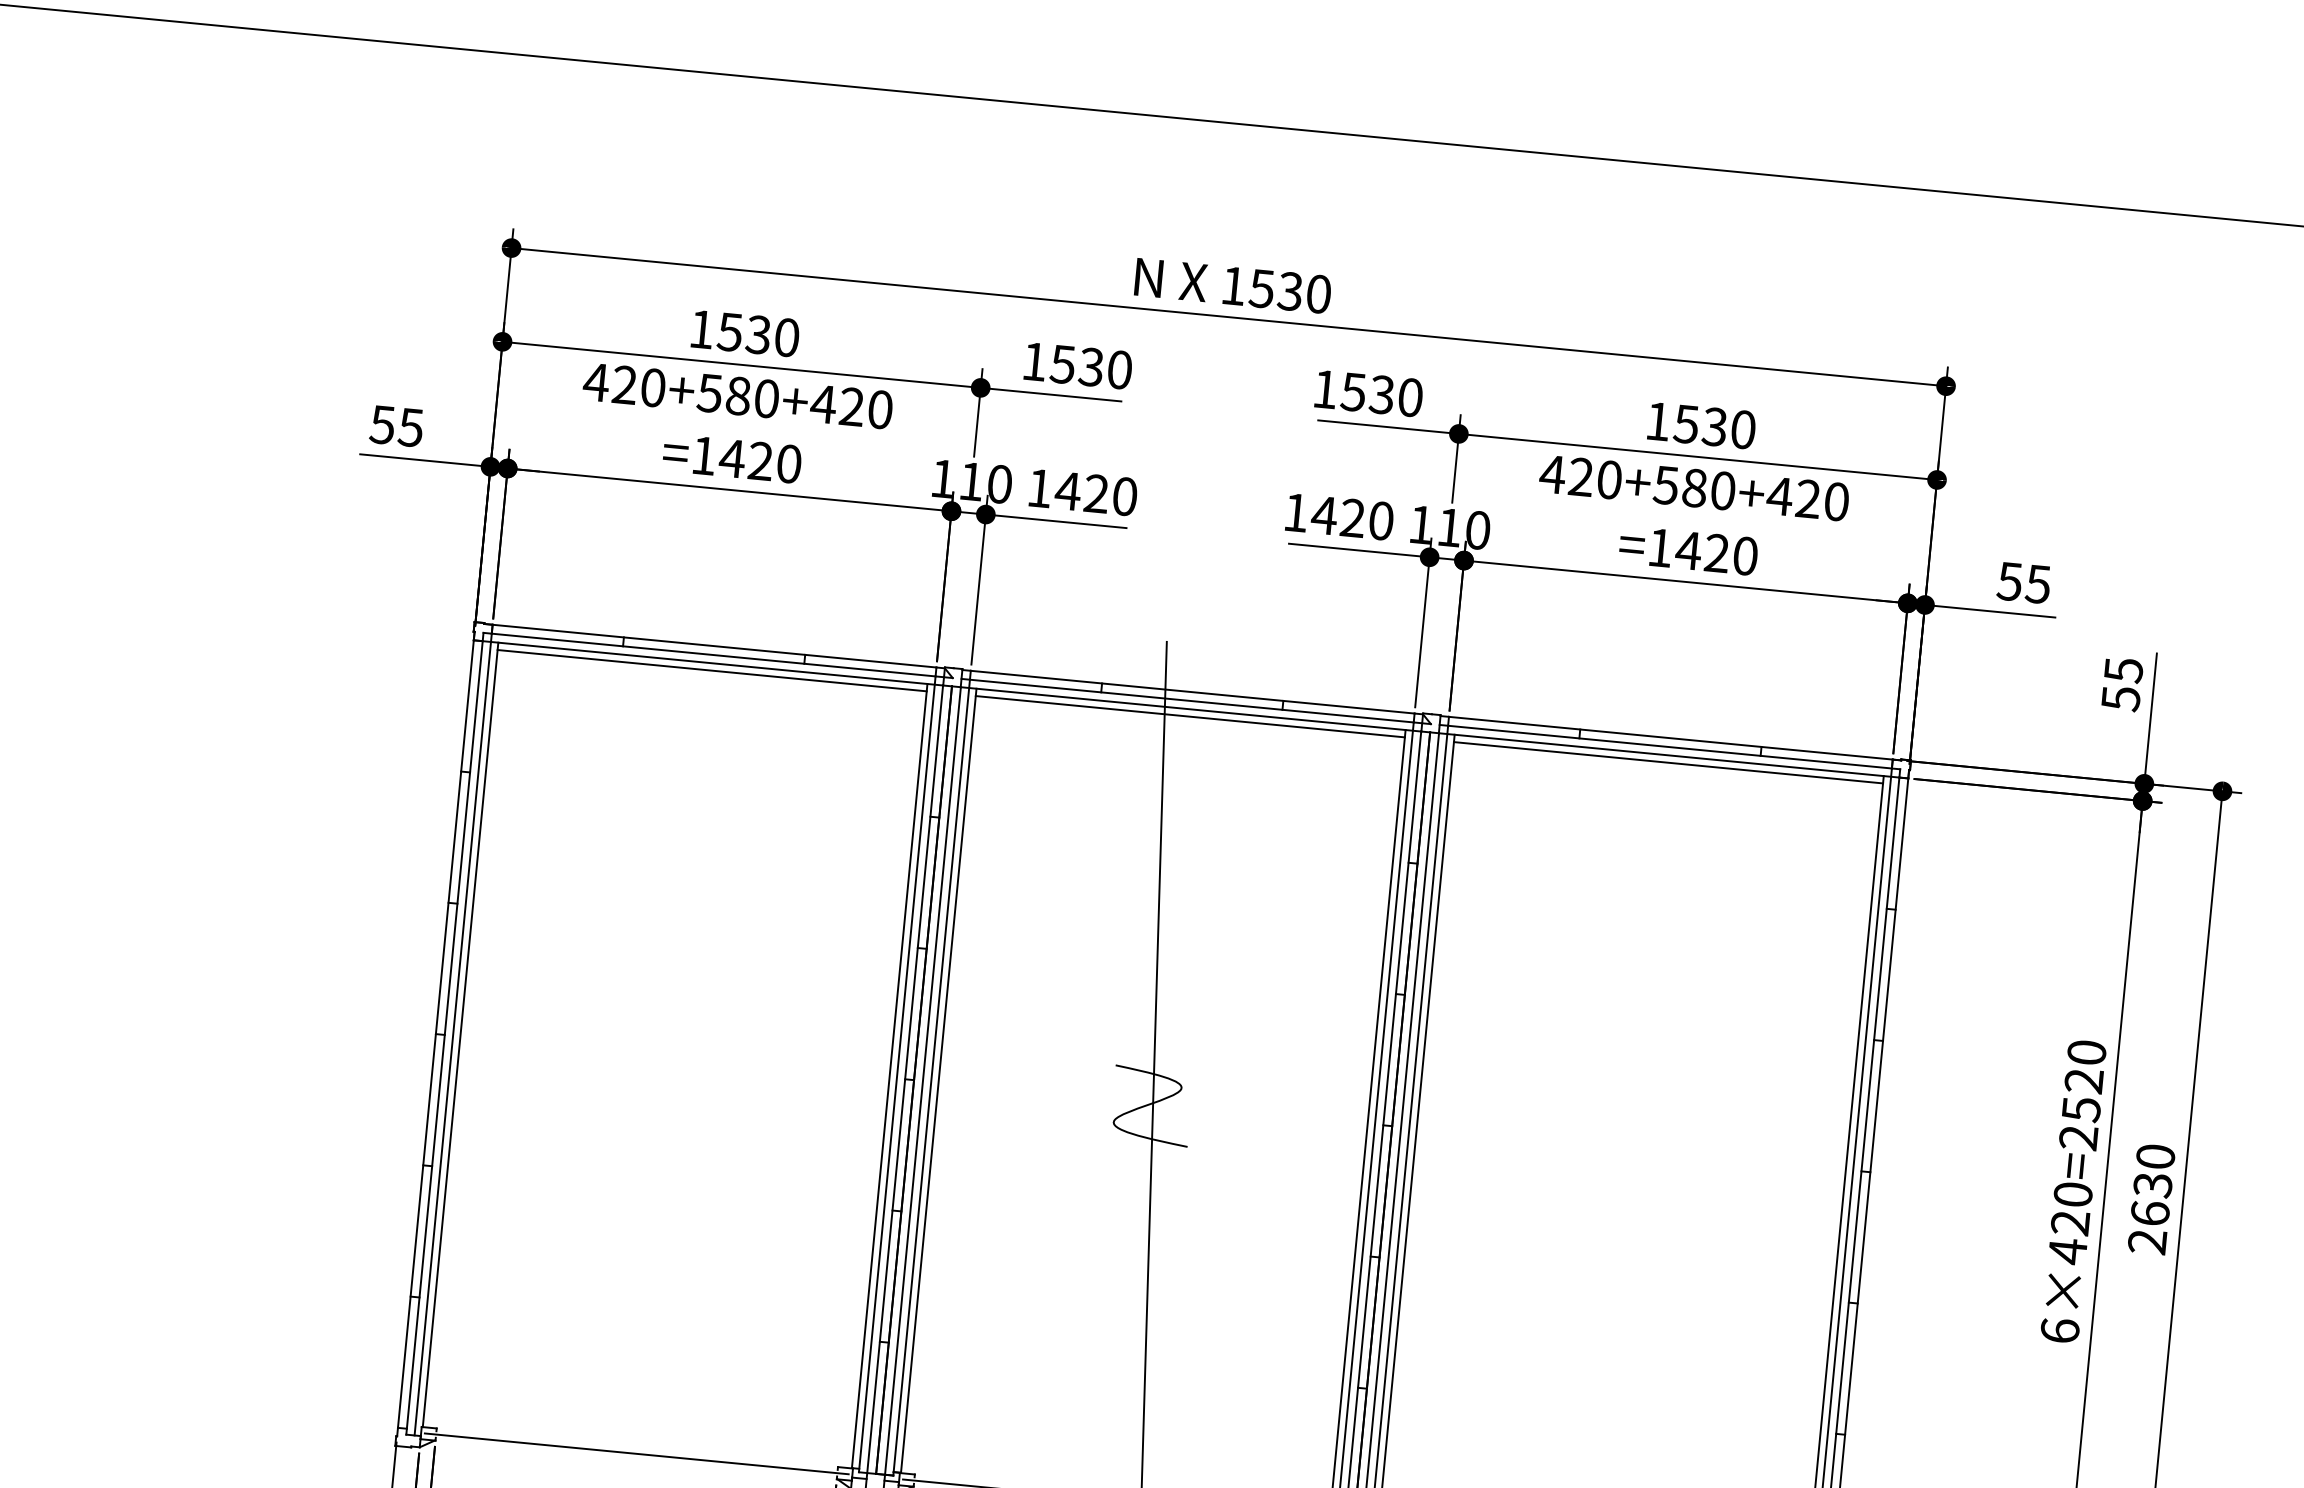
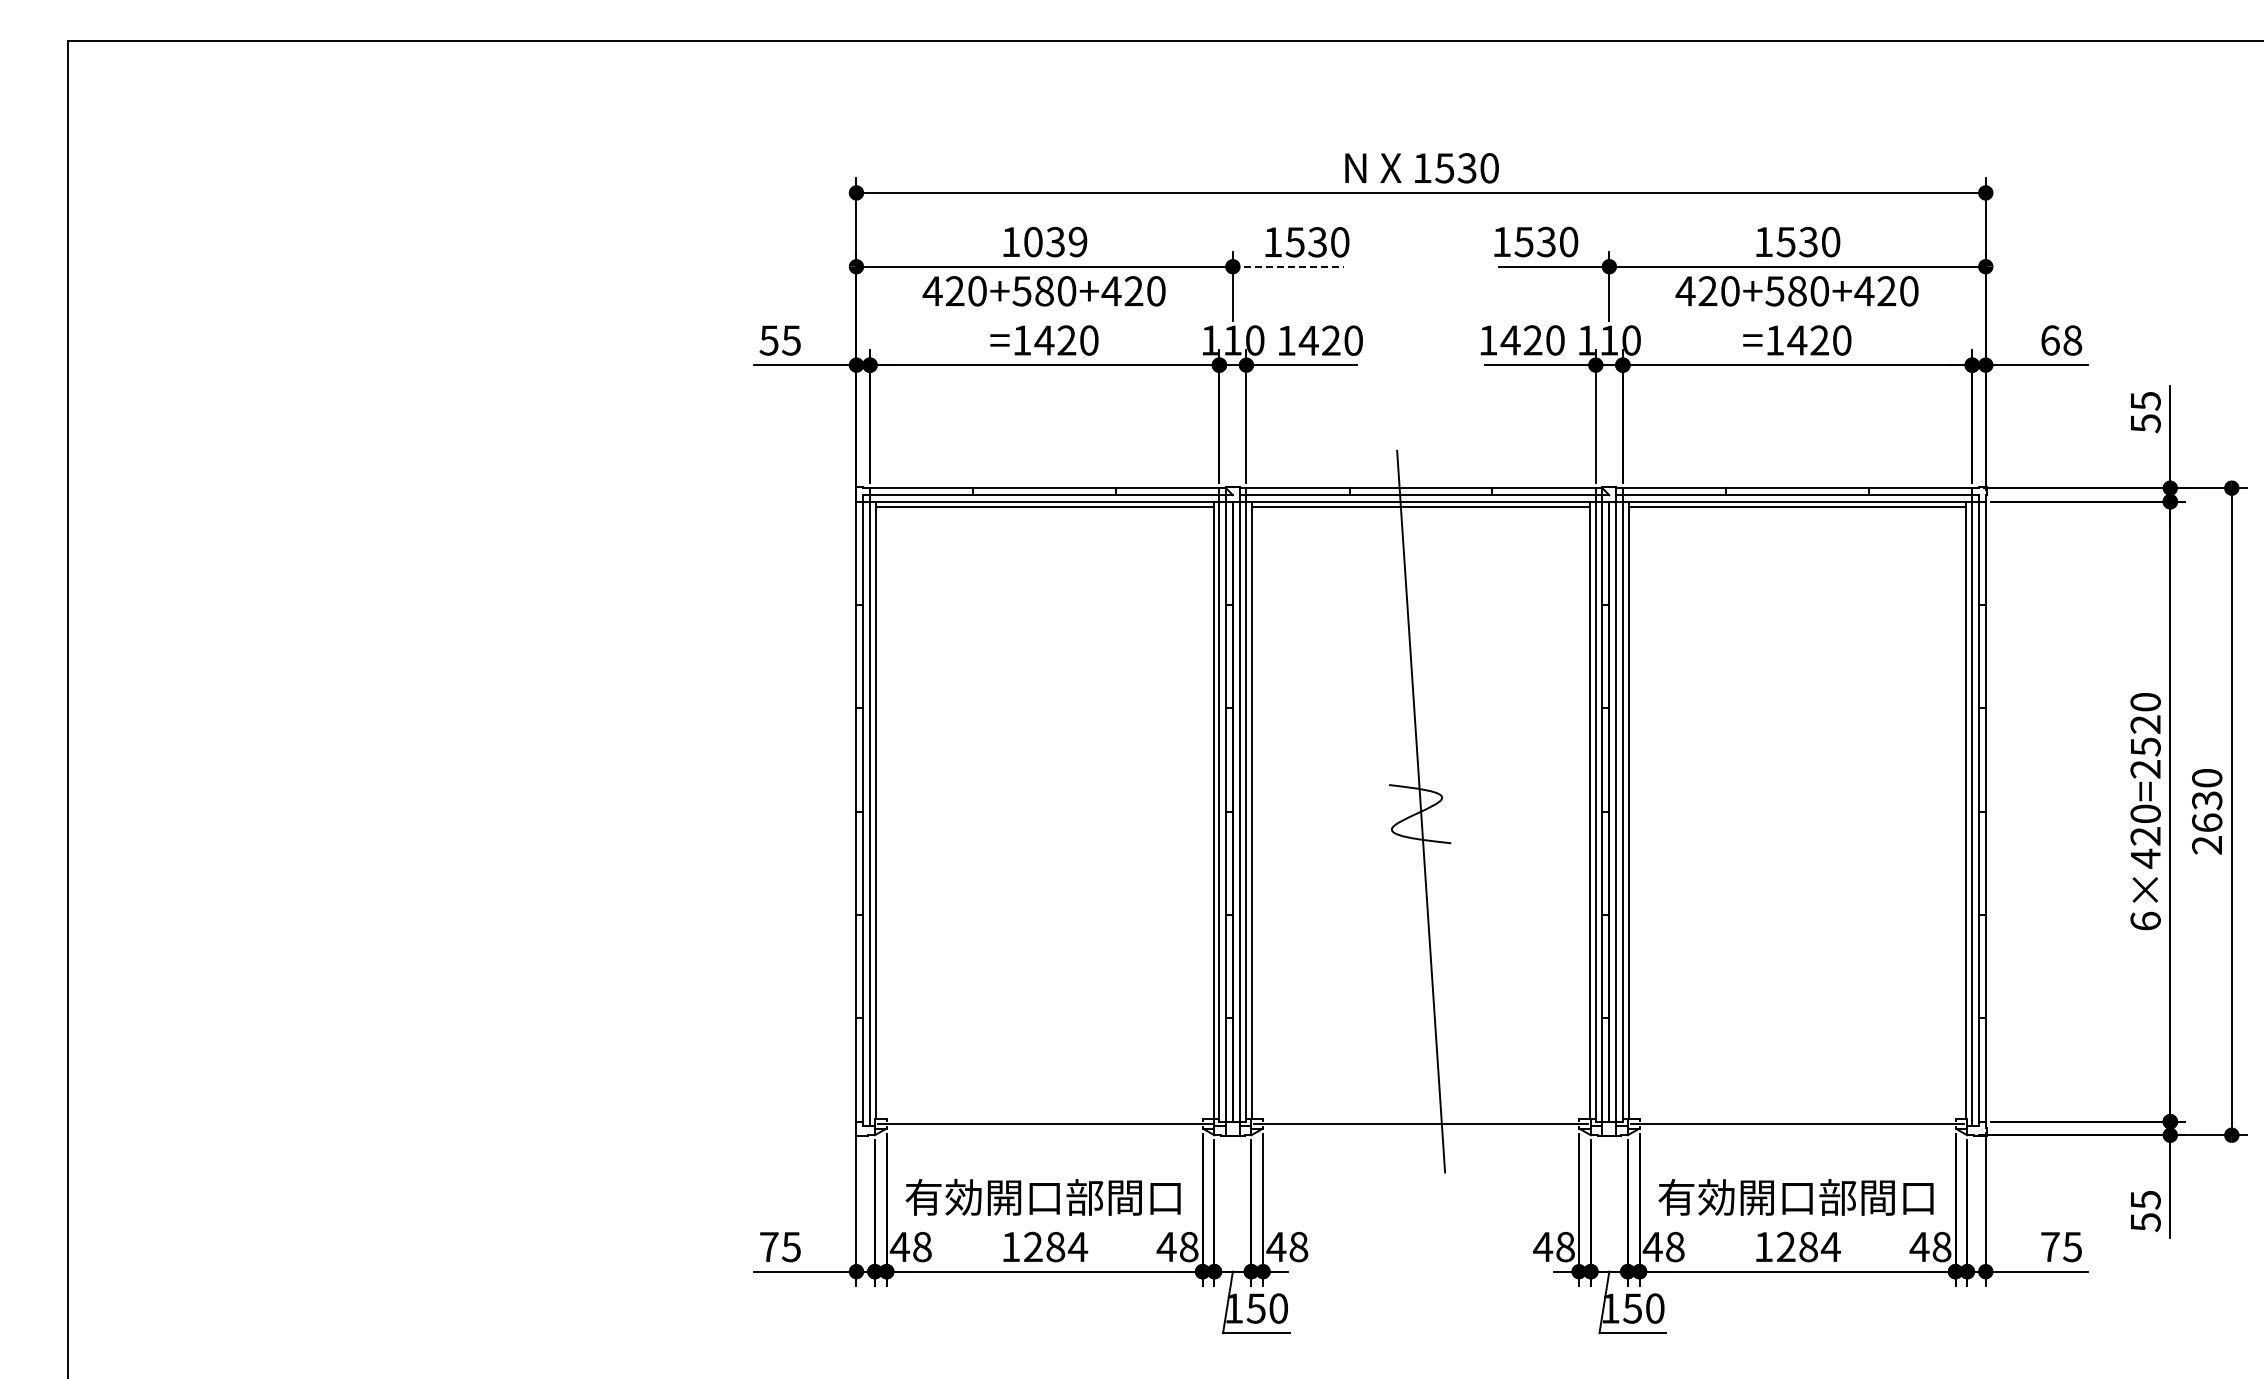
text: (758, 334) -> (1055, 241), 1530 -> 1039
line: (1051, 394) -> (1288, 266), solid -> dashed
text: (2024, 582) -> (2061, 340), 55 -> 68

